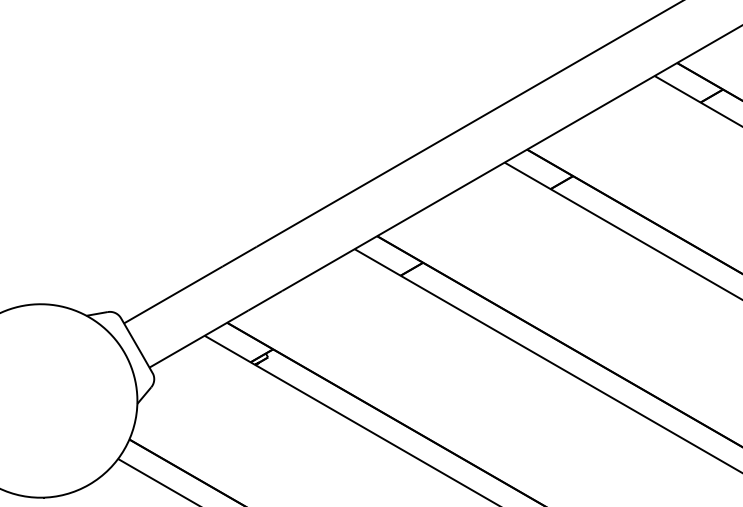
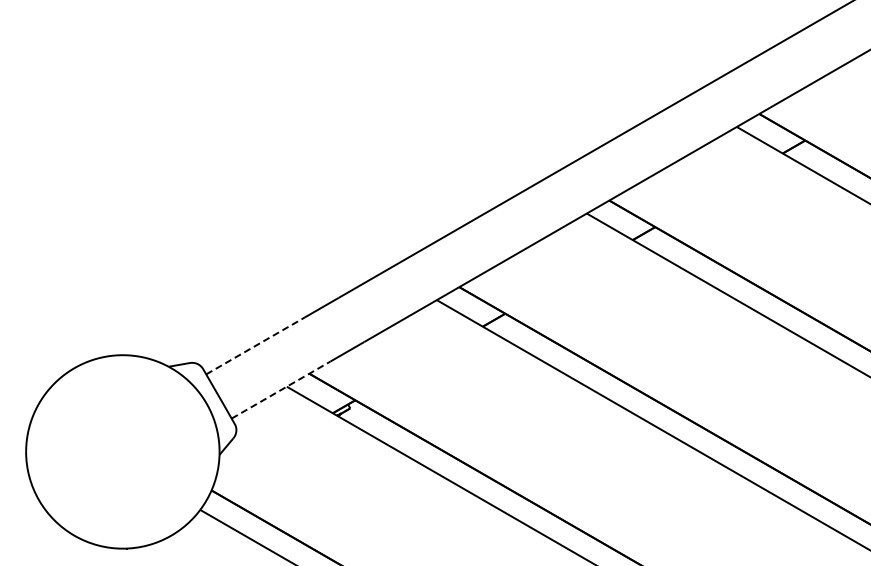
line: (173, 294) -> (255, 345), solid -> dashed
line: (199, 339) -> (281, 390), solid -> dashed

